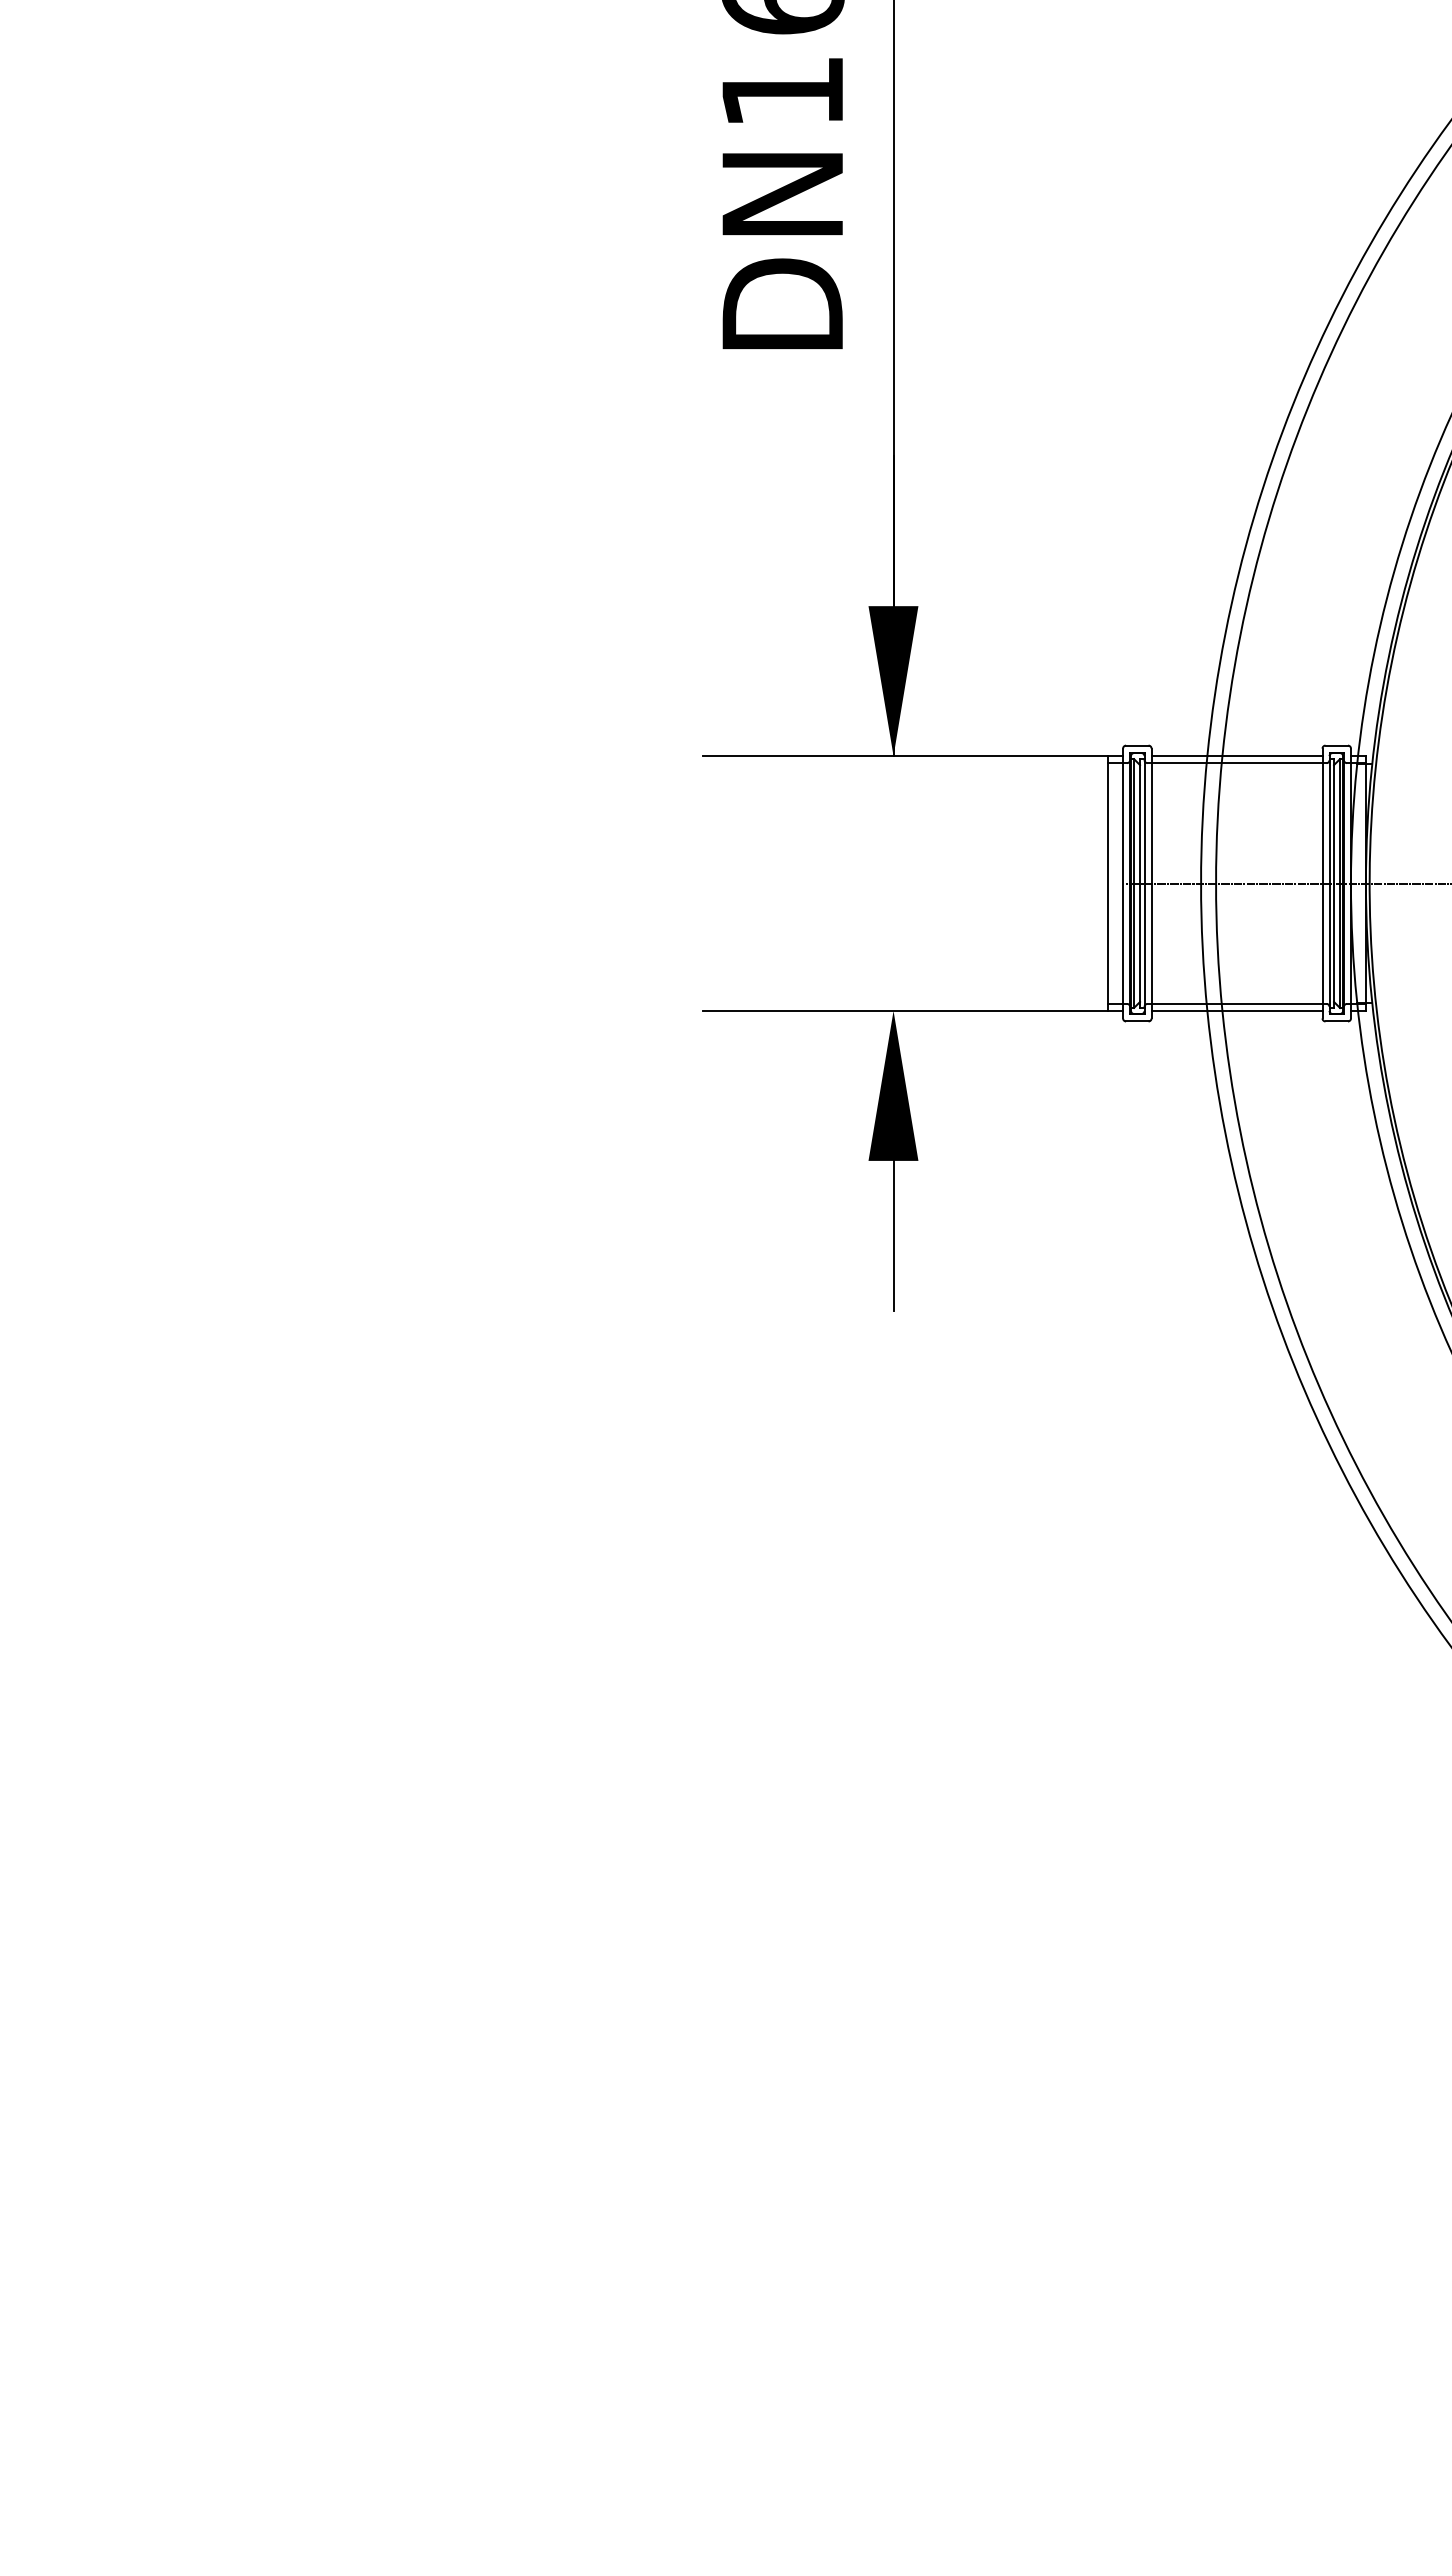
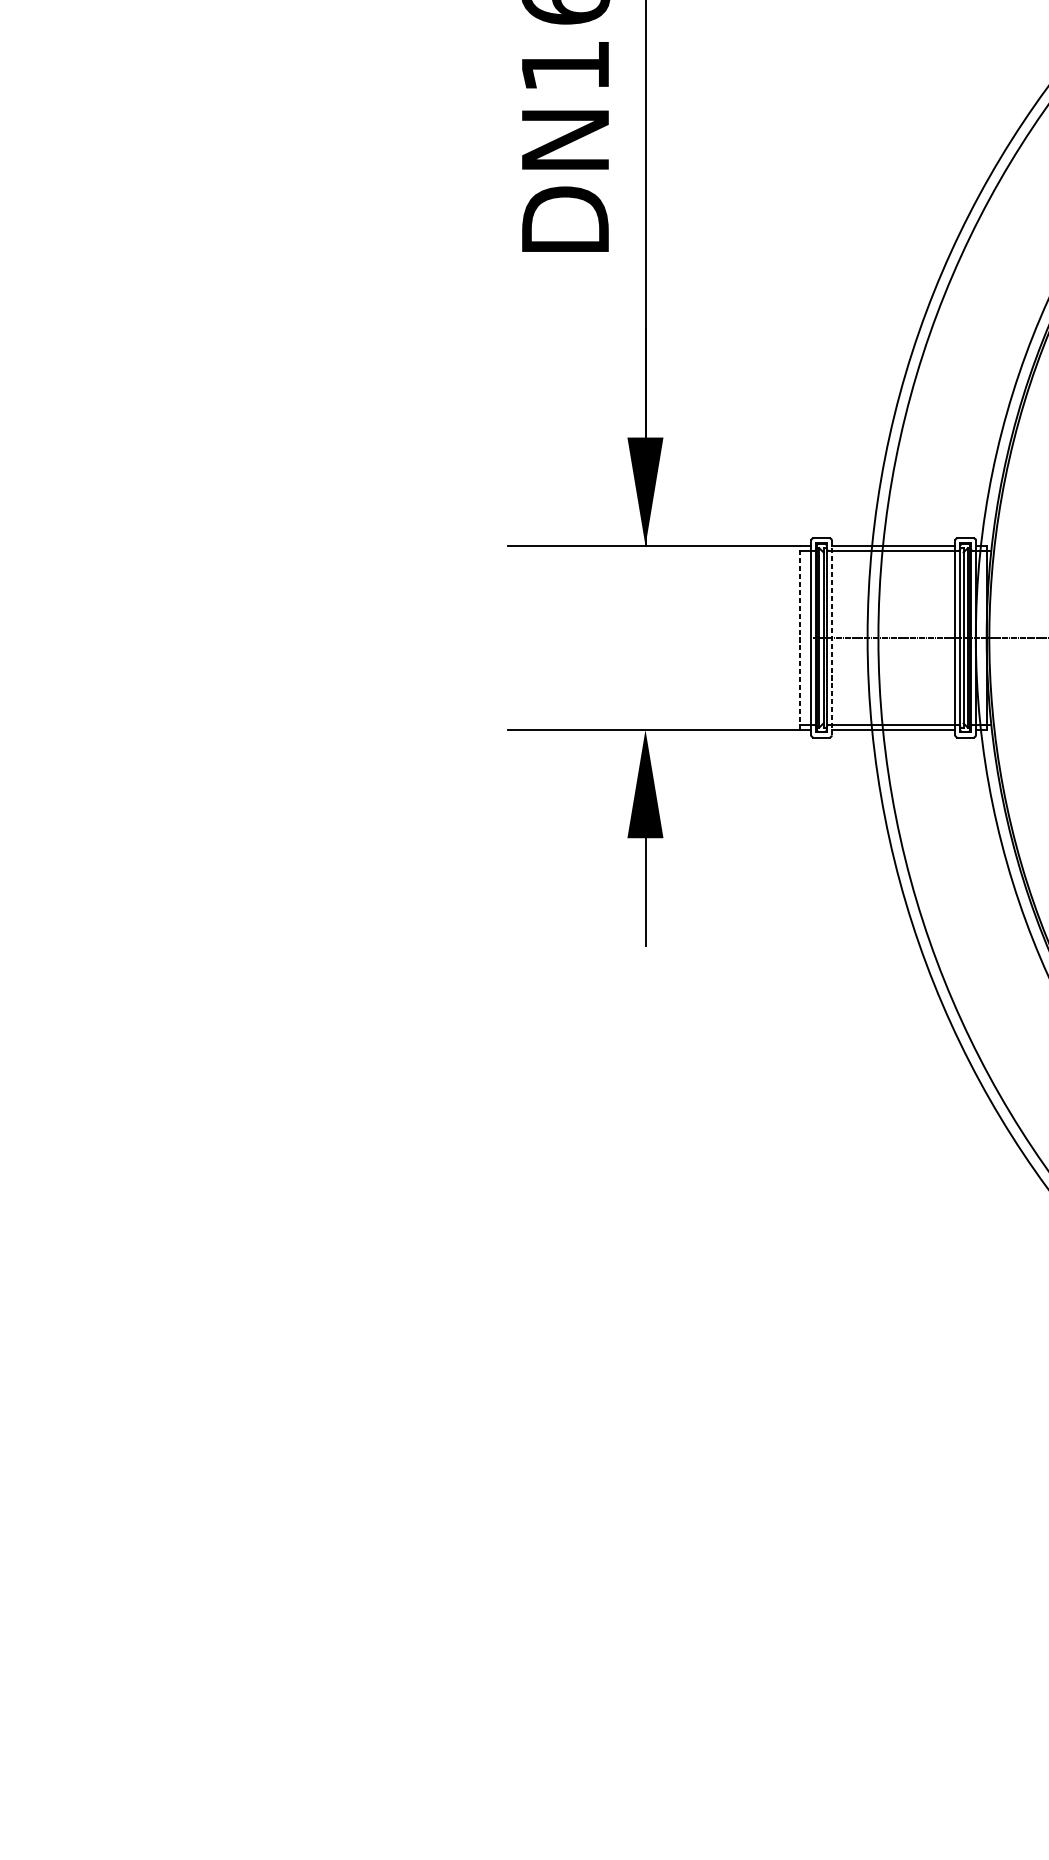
line: (1108, 883) -> (800, 637), solid -> dashed
line: (1151, 883) -> (831, 637), solid -> dashed

